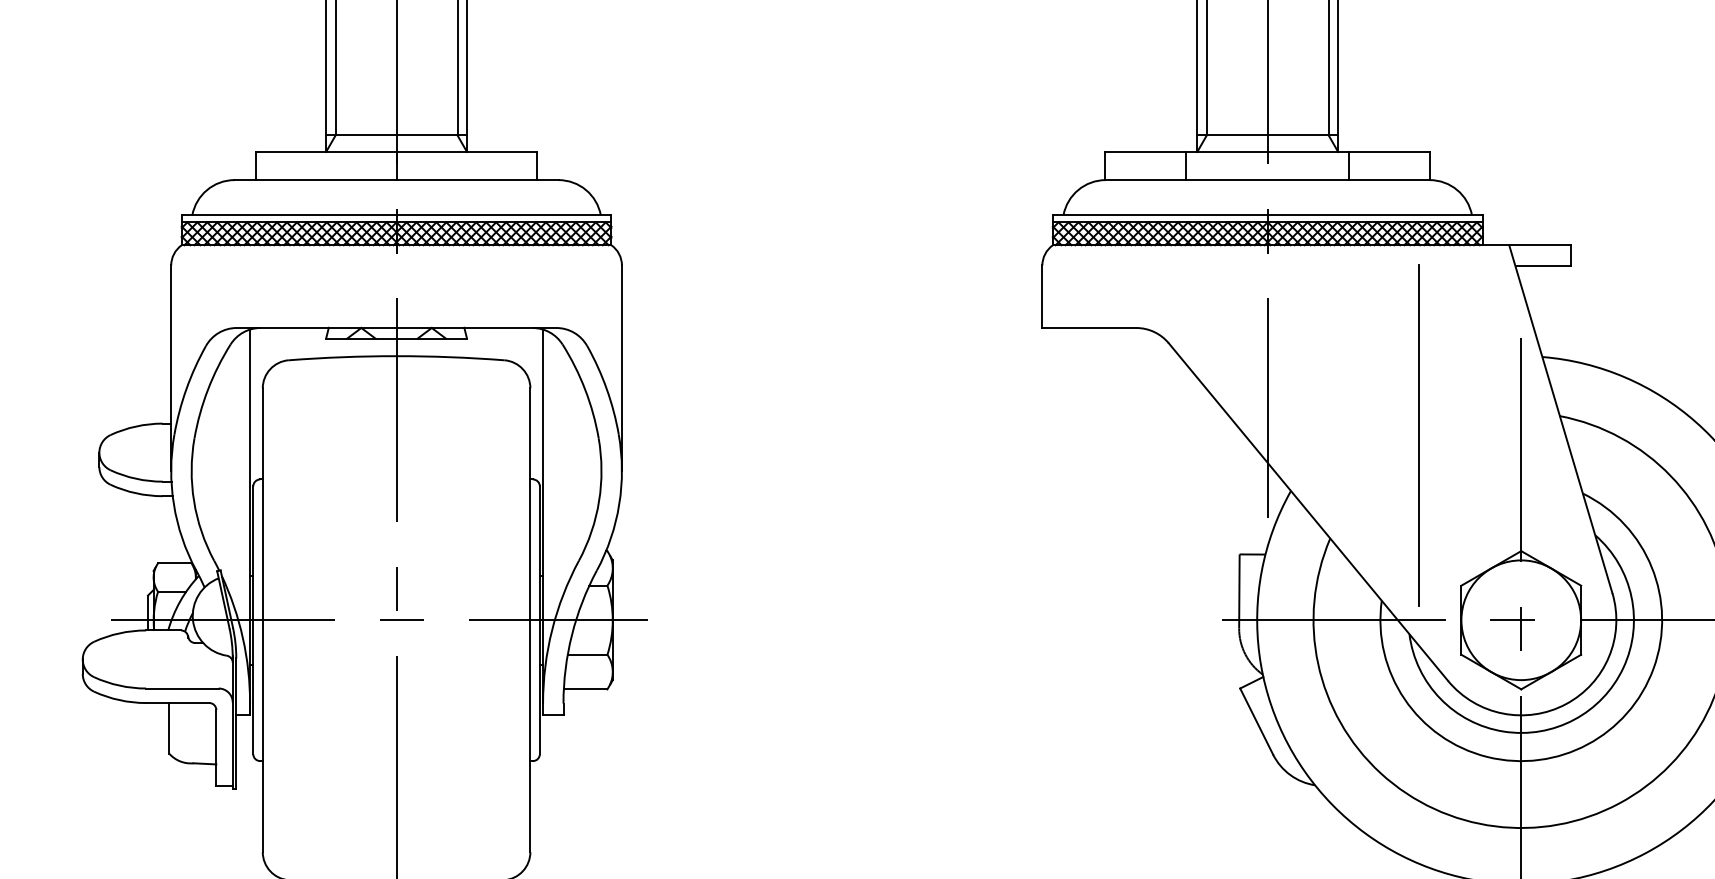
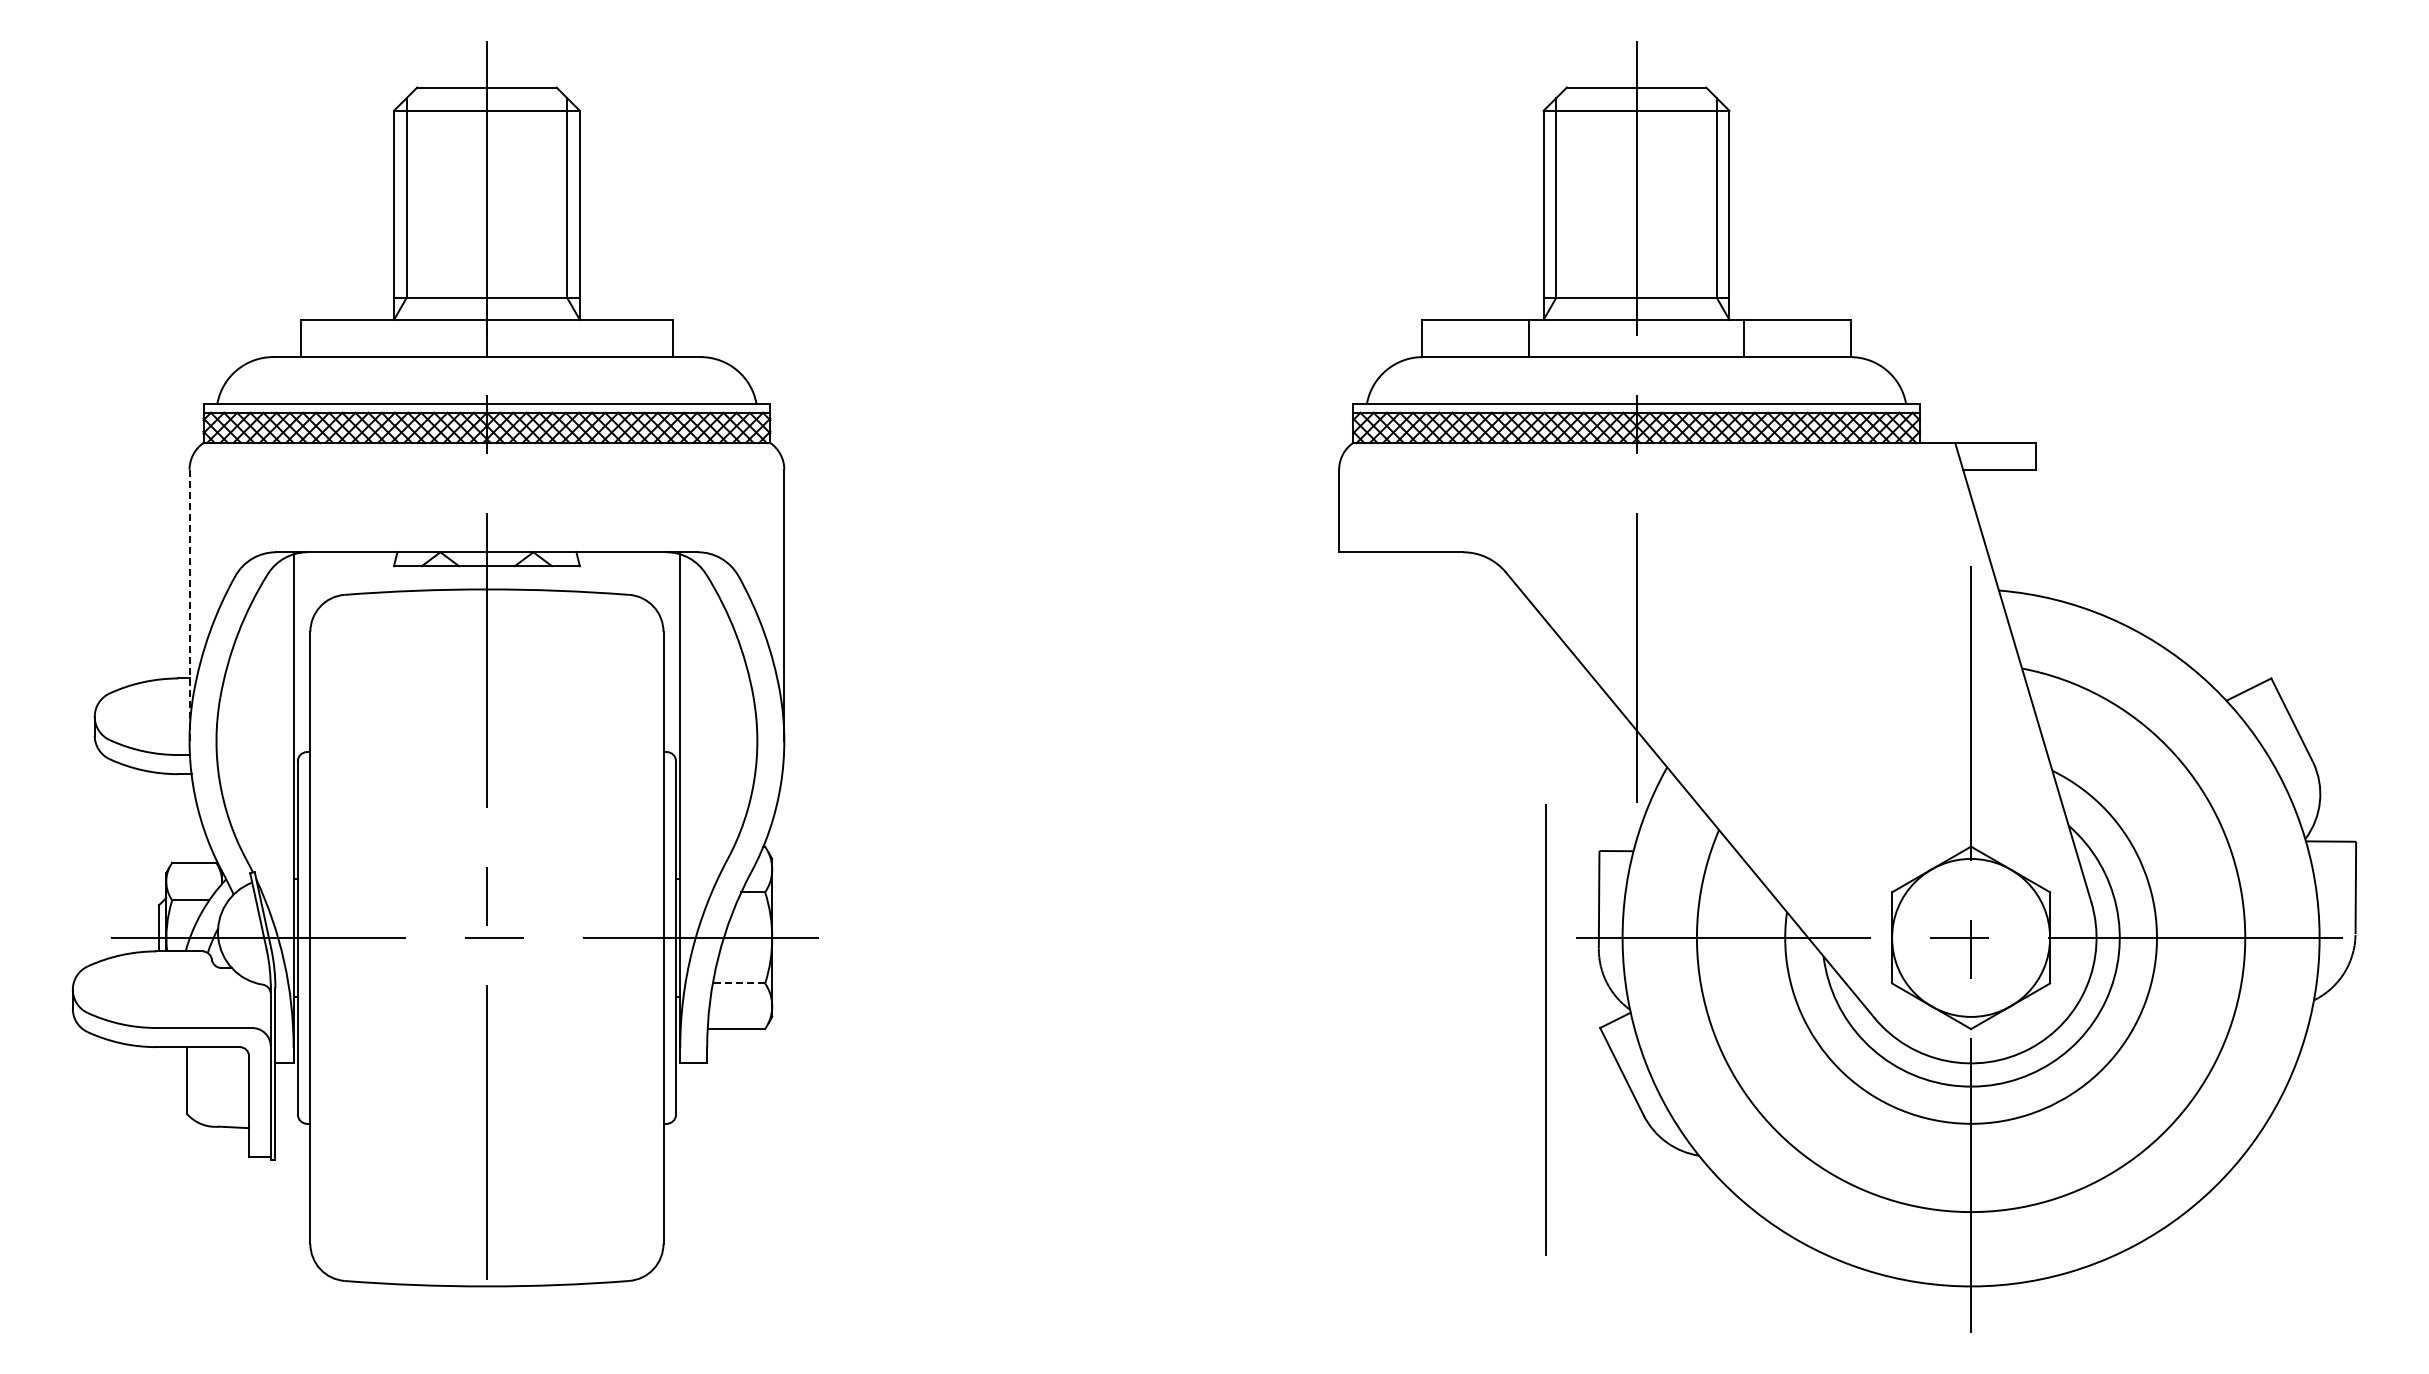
line: (171, 368) -> (189, 605), solid -> dashed
line: (1418, 435) -> (1545, 1029), moved
line: (587, 654) -> (738, 983), solid -> dashed

